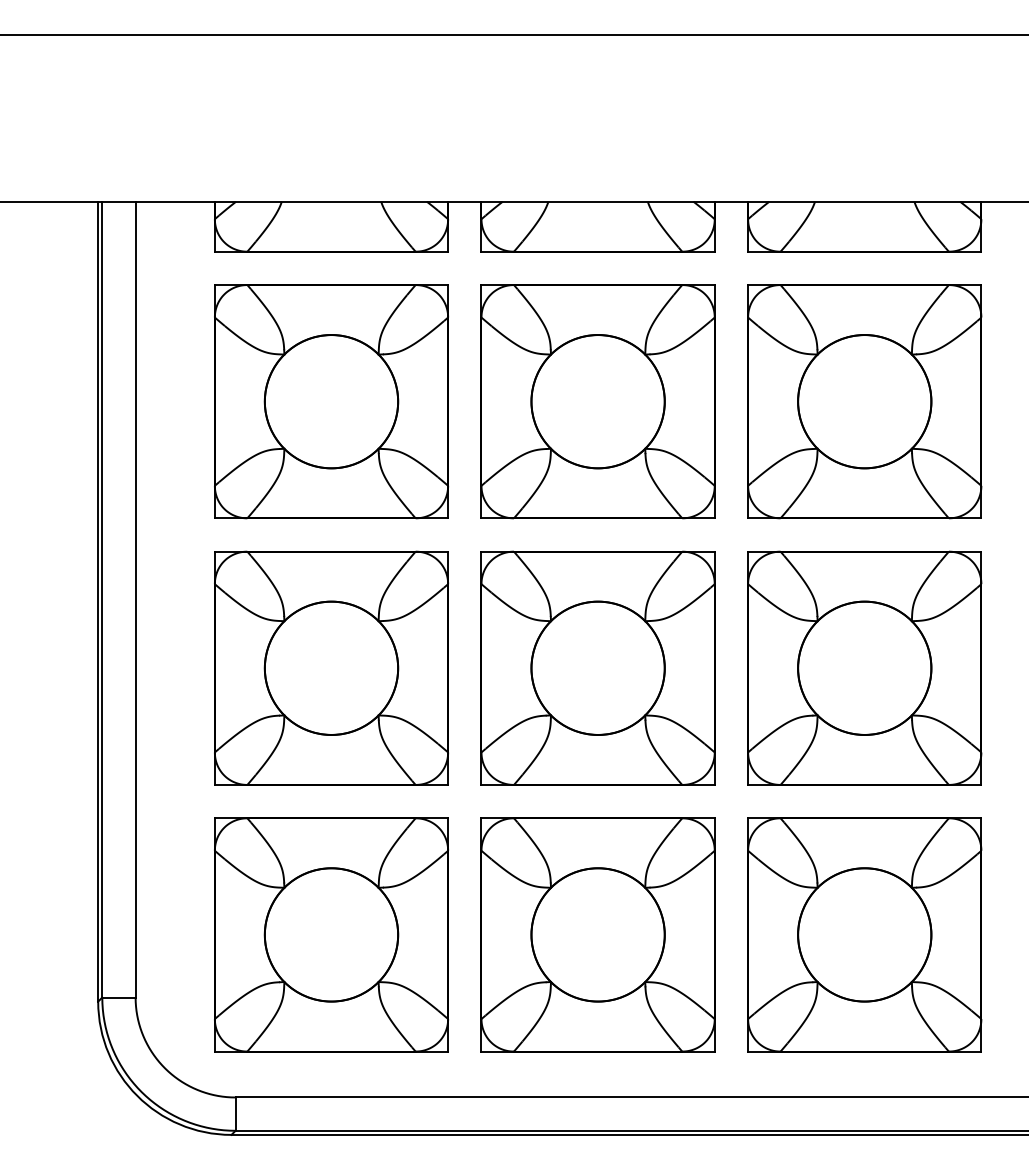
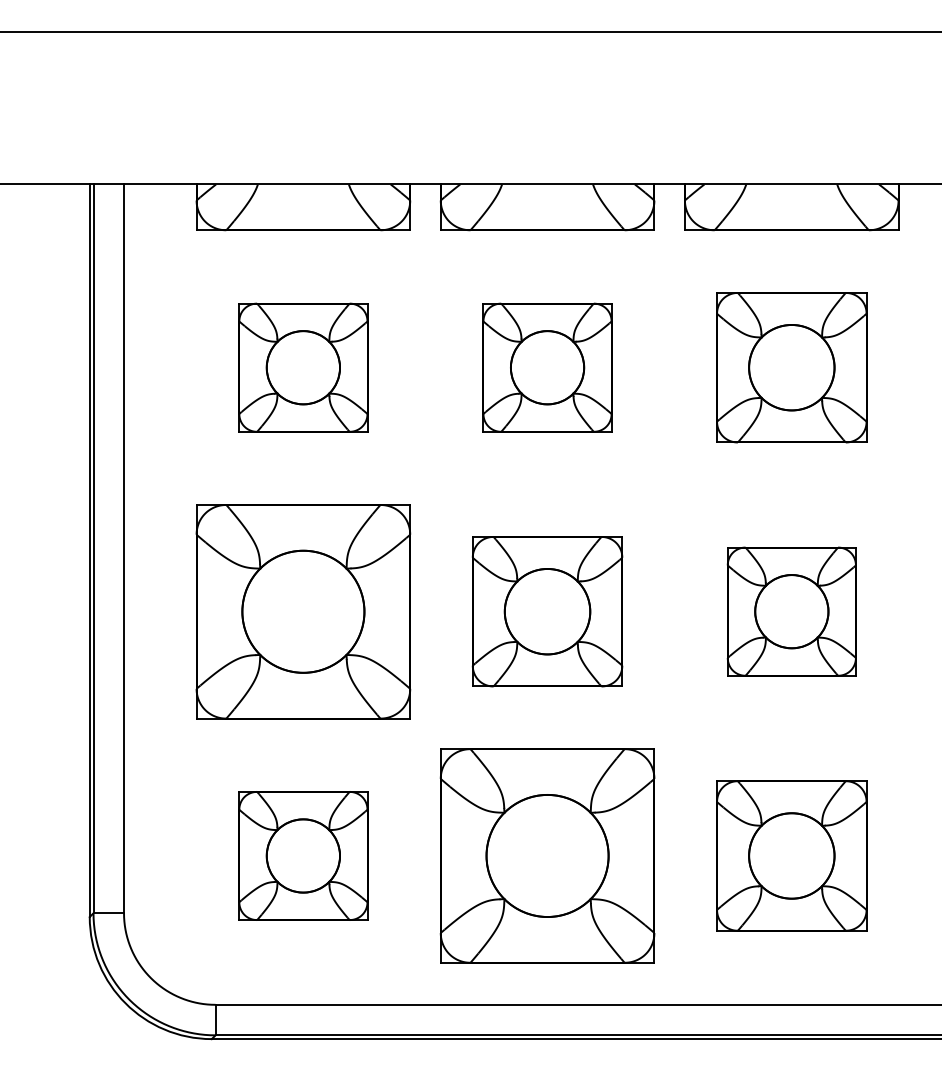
part: (331, 401) -> (303, 367), size x0.6
part: (597, 401) -> (547, 367), size x0.6
part: (864, 401) -> (791, 367), size x0.7
part: (597, 667) -> (547, 611), size x0.7
part: (864, 667) -> (791, 611), size x0.6
part: (331, 934) -> (303, 855), size x0.6
part: (864, 934) -> (791, 855), size x0.7

